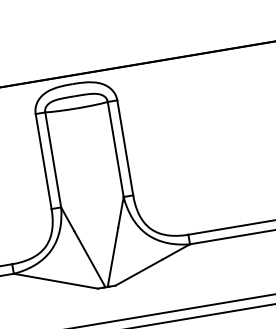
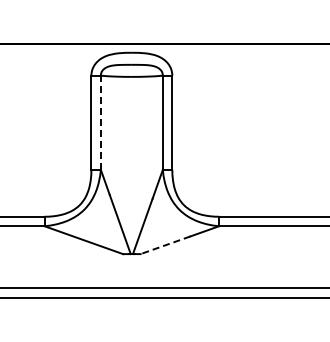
line: (52, 159) -> (100, 122), solid -> dashed
line: (139, 272) -> (165, 245), solid -> dashed

